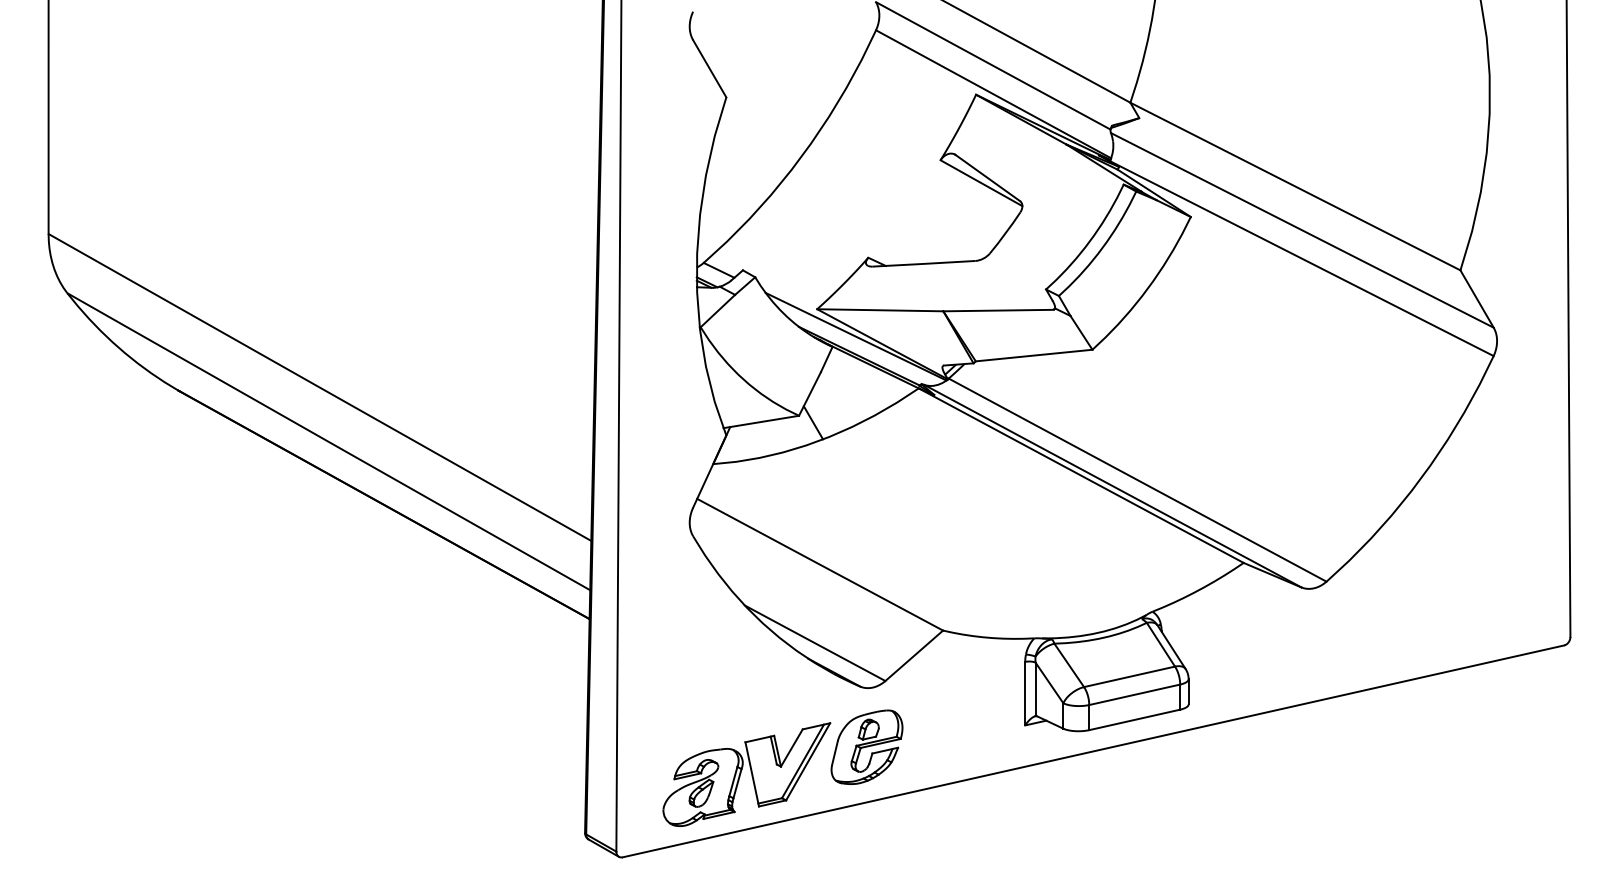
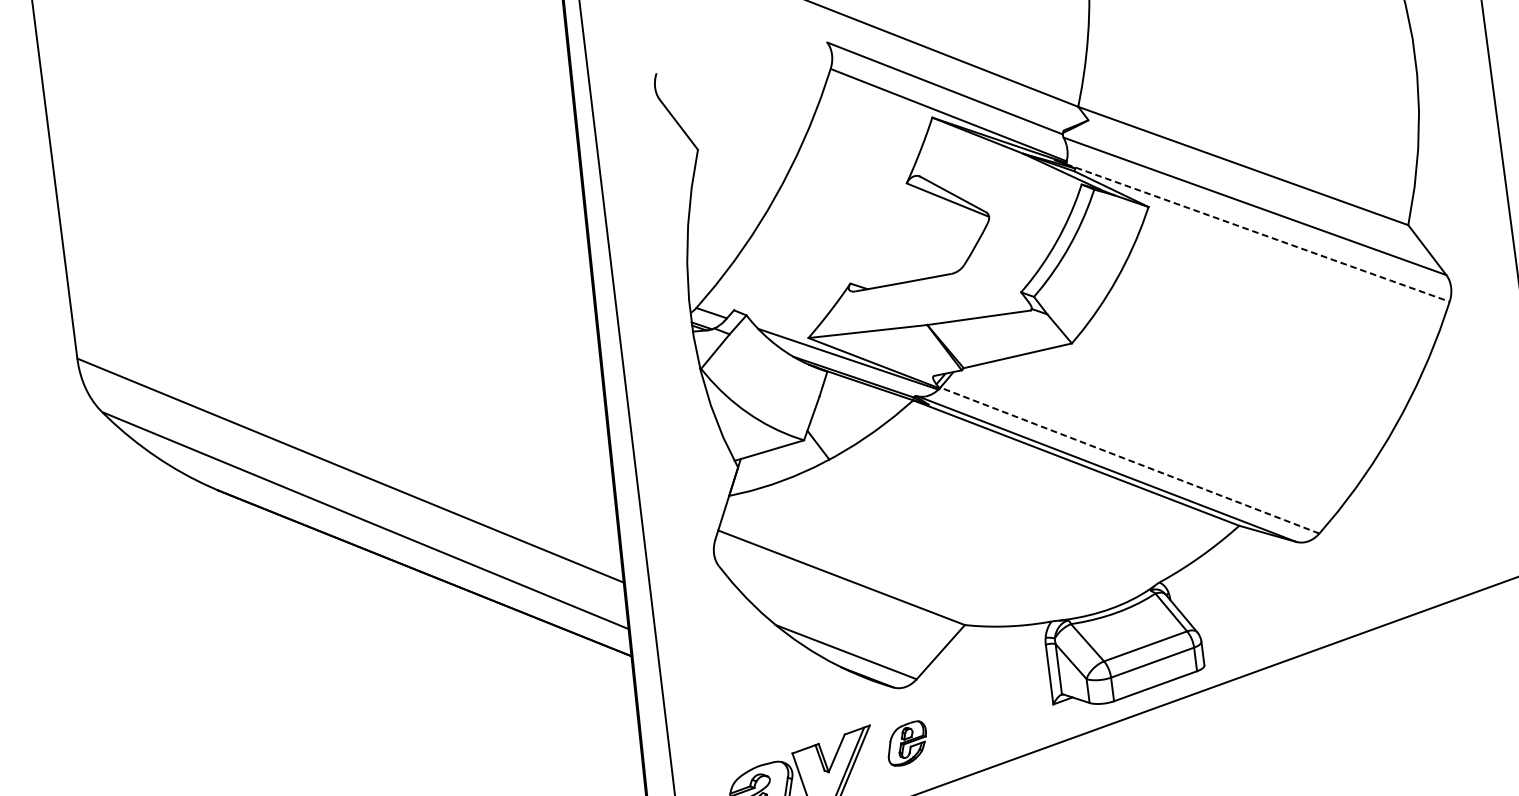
line: (1302, 258) -> (1258, 232), solid -> dashed
line: (1137, 479) -> (1129, 460), solid -> dashed
part: (866, 746) -> (906, 743), size x0.6

